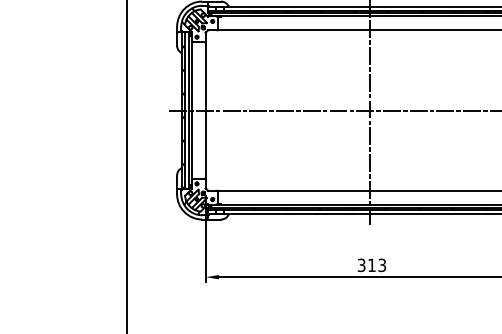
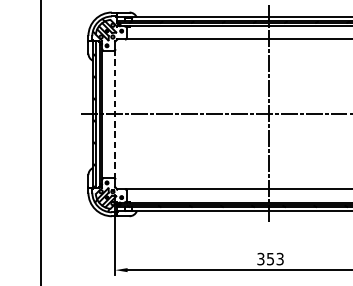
line: (205, 110) -> (114, 114), solid -> dashed
text: (371, 265) -> (270, 259), 313 -> 353

